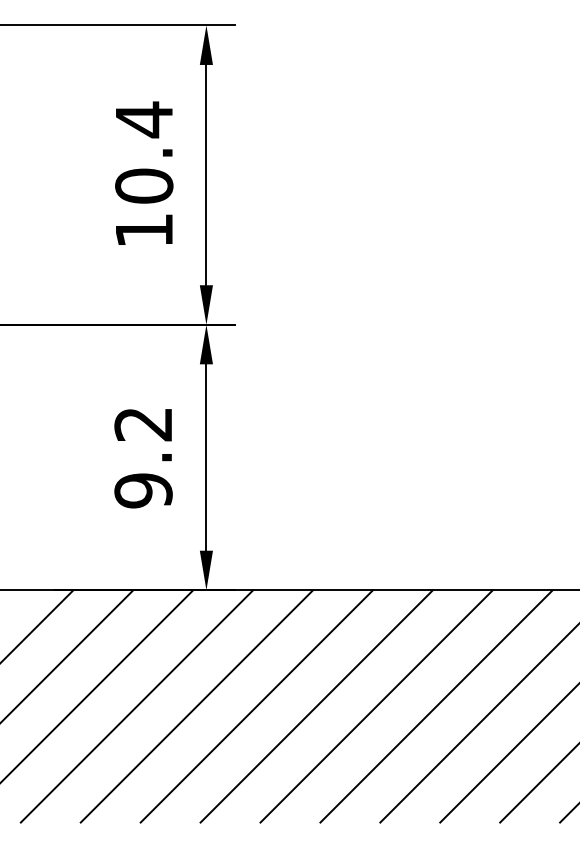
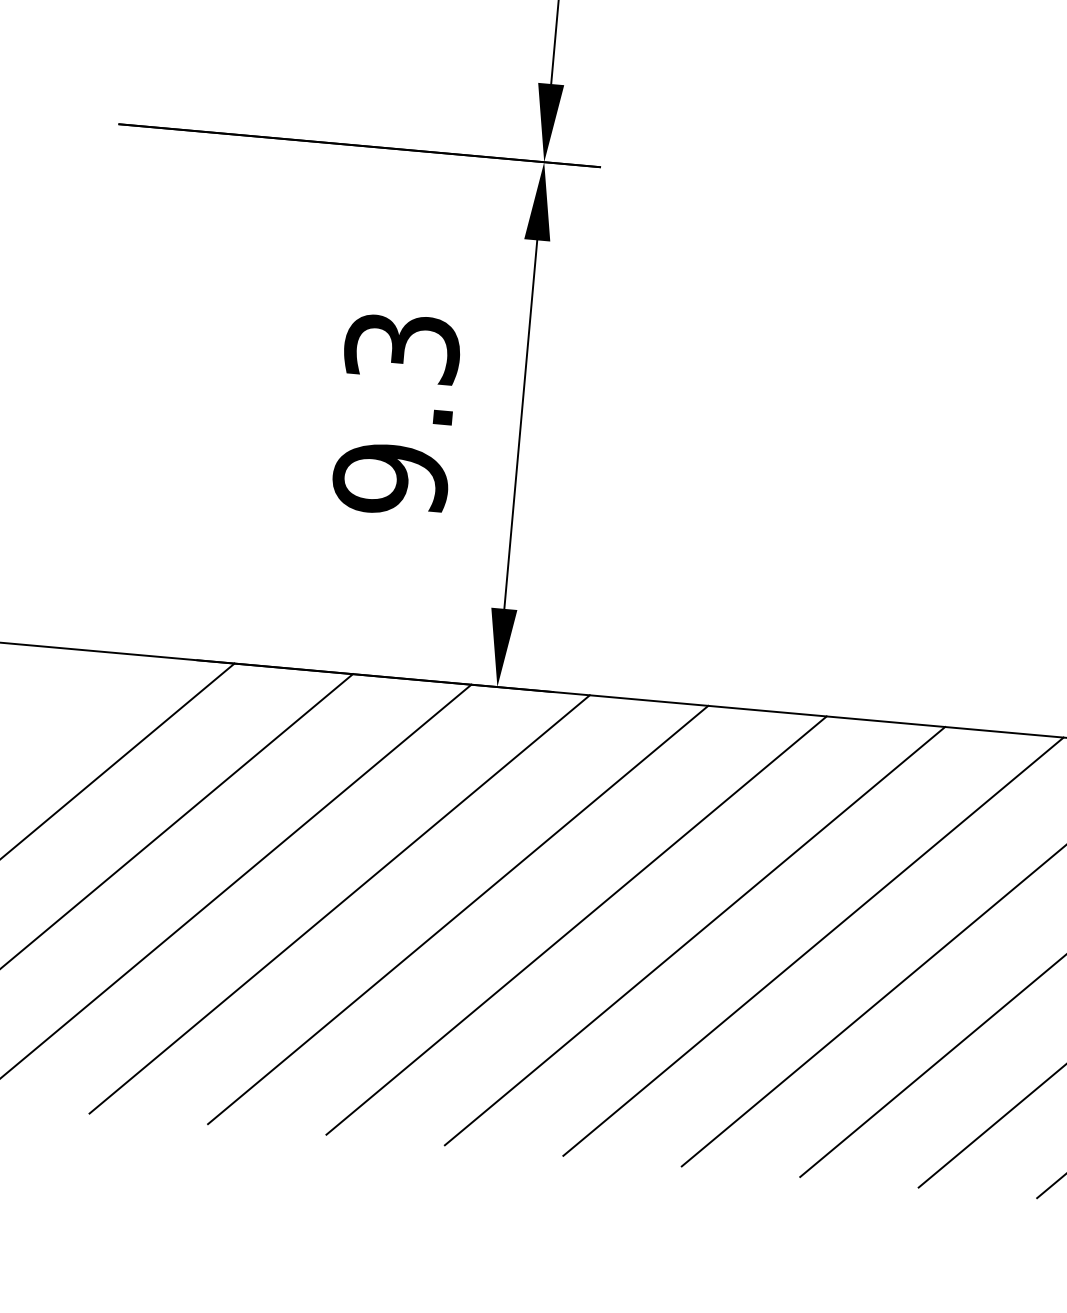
text: (143, 424) -> (402, 348), 9.2 -> 9.3

